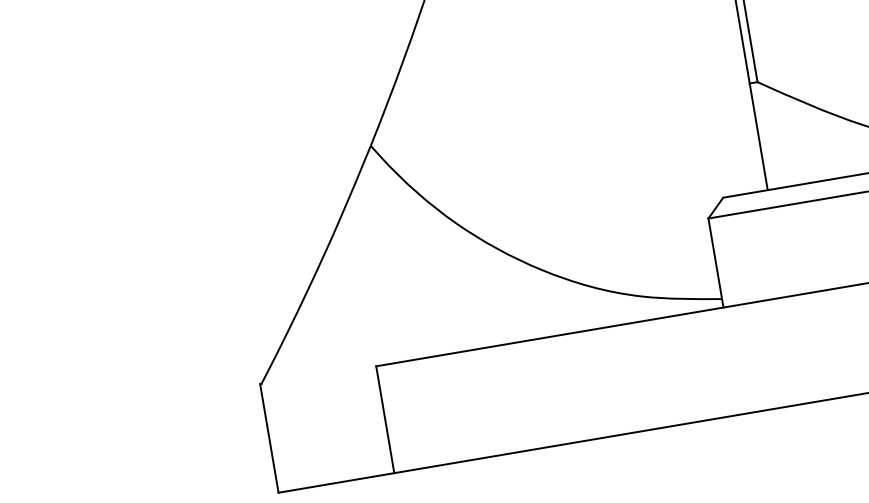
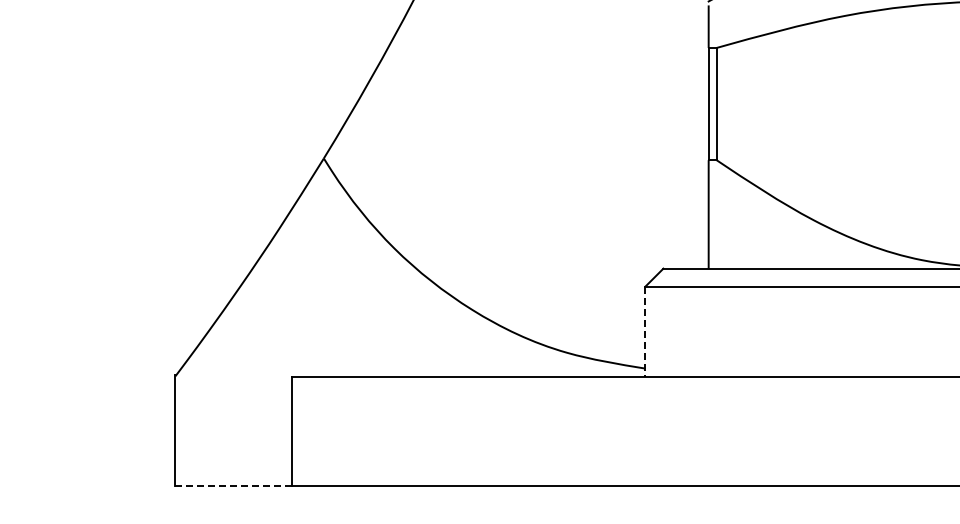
line: (716, 263) -> (645, 332), solid -> dashed
line: (336, 482) -> (233, 485), solid -> dashed

